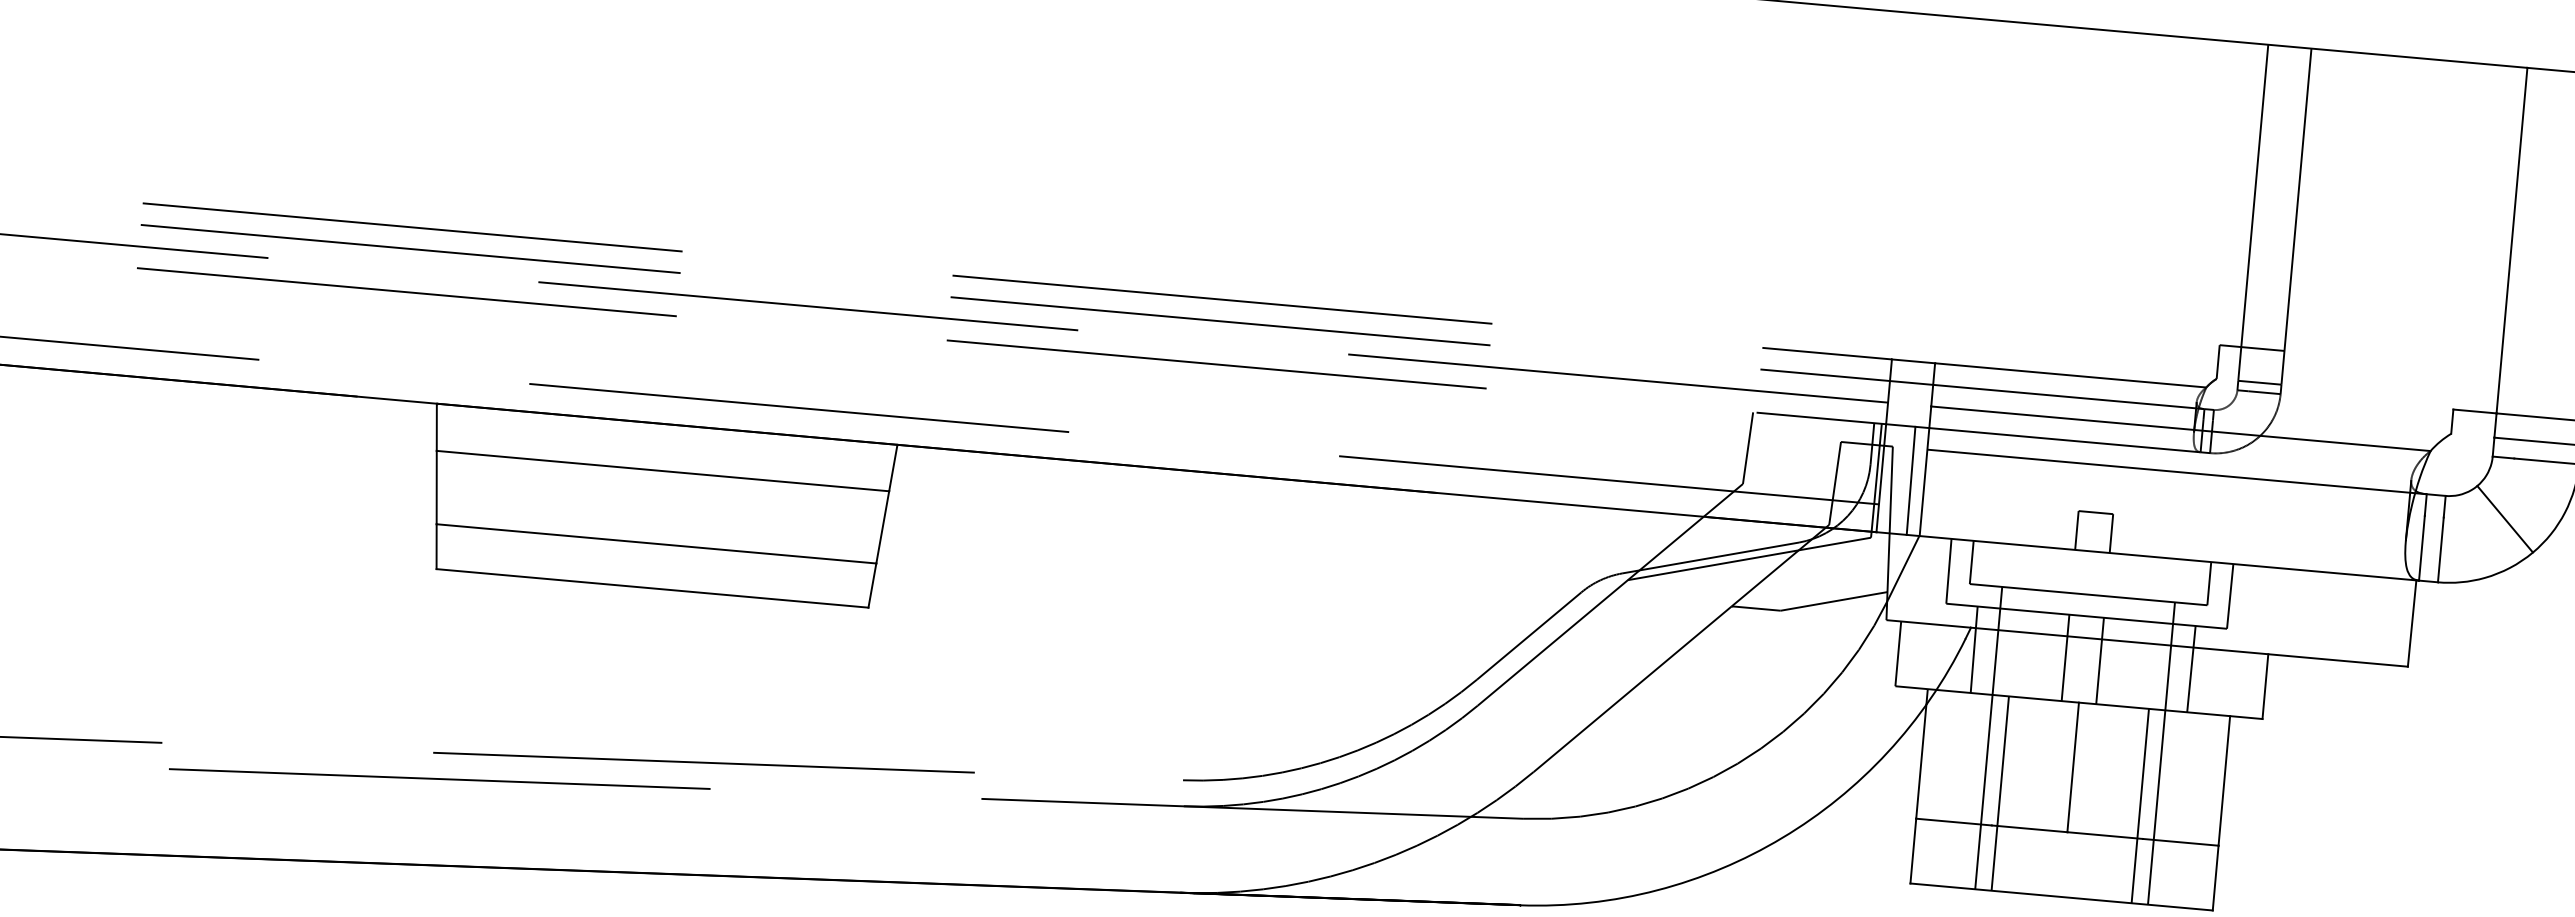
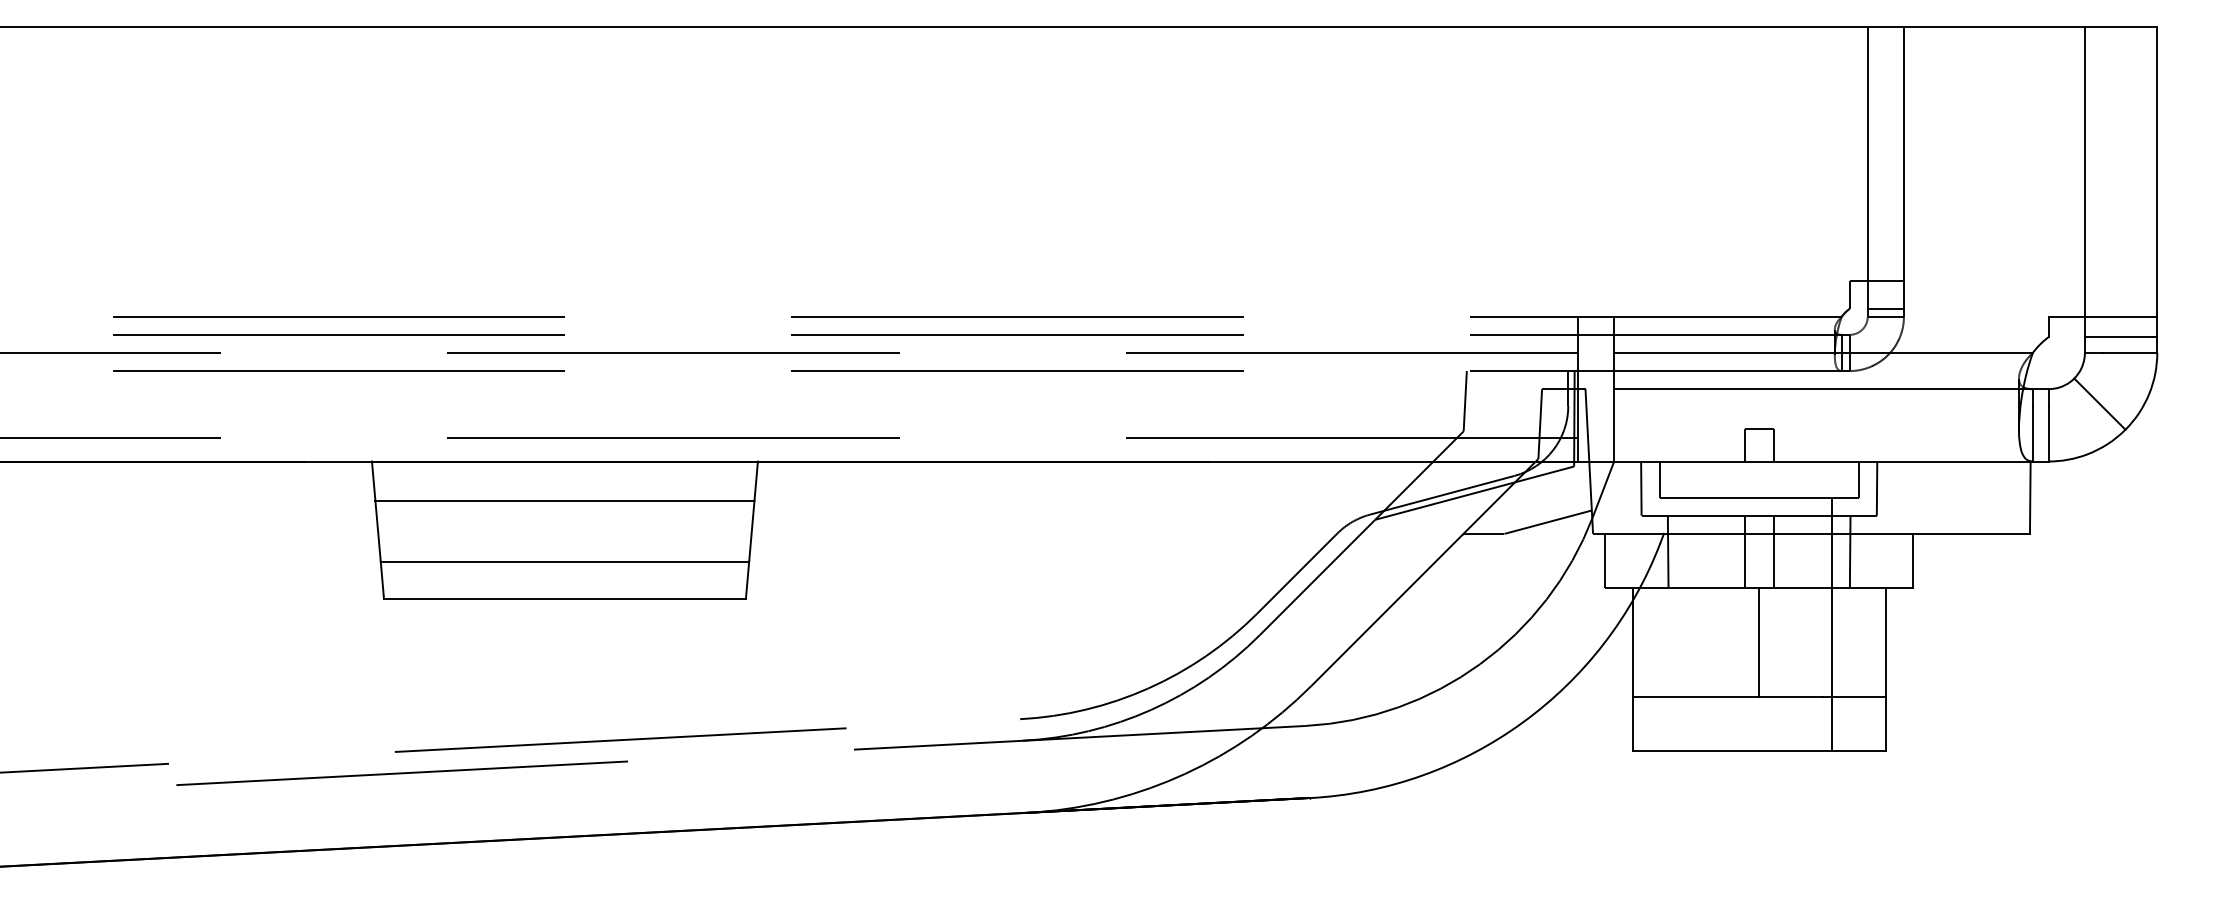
line: (1910, 481) -> (1602, 416), removed
line: (1988, 738) -> (1686, 624), removed
line: (2000, 793) -> (1700, 669), removed
line: (2139, 805) -> (1817, 669), removed

